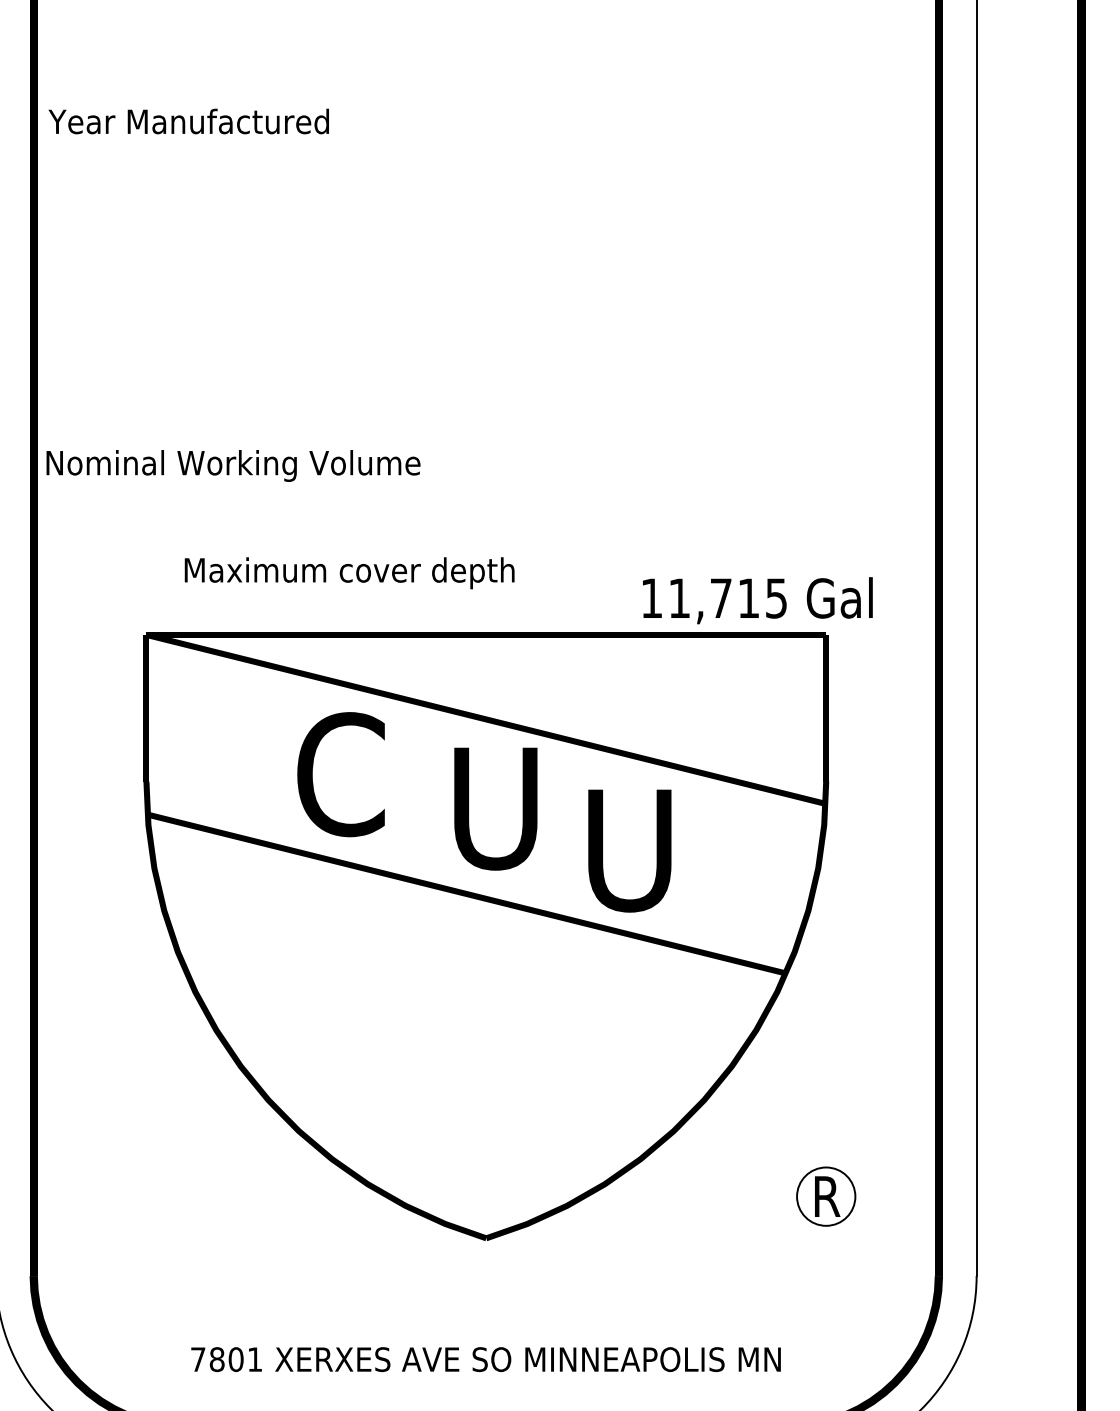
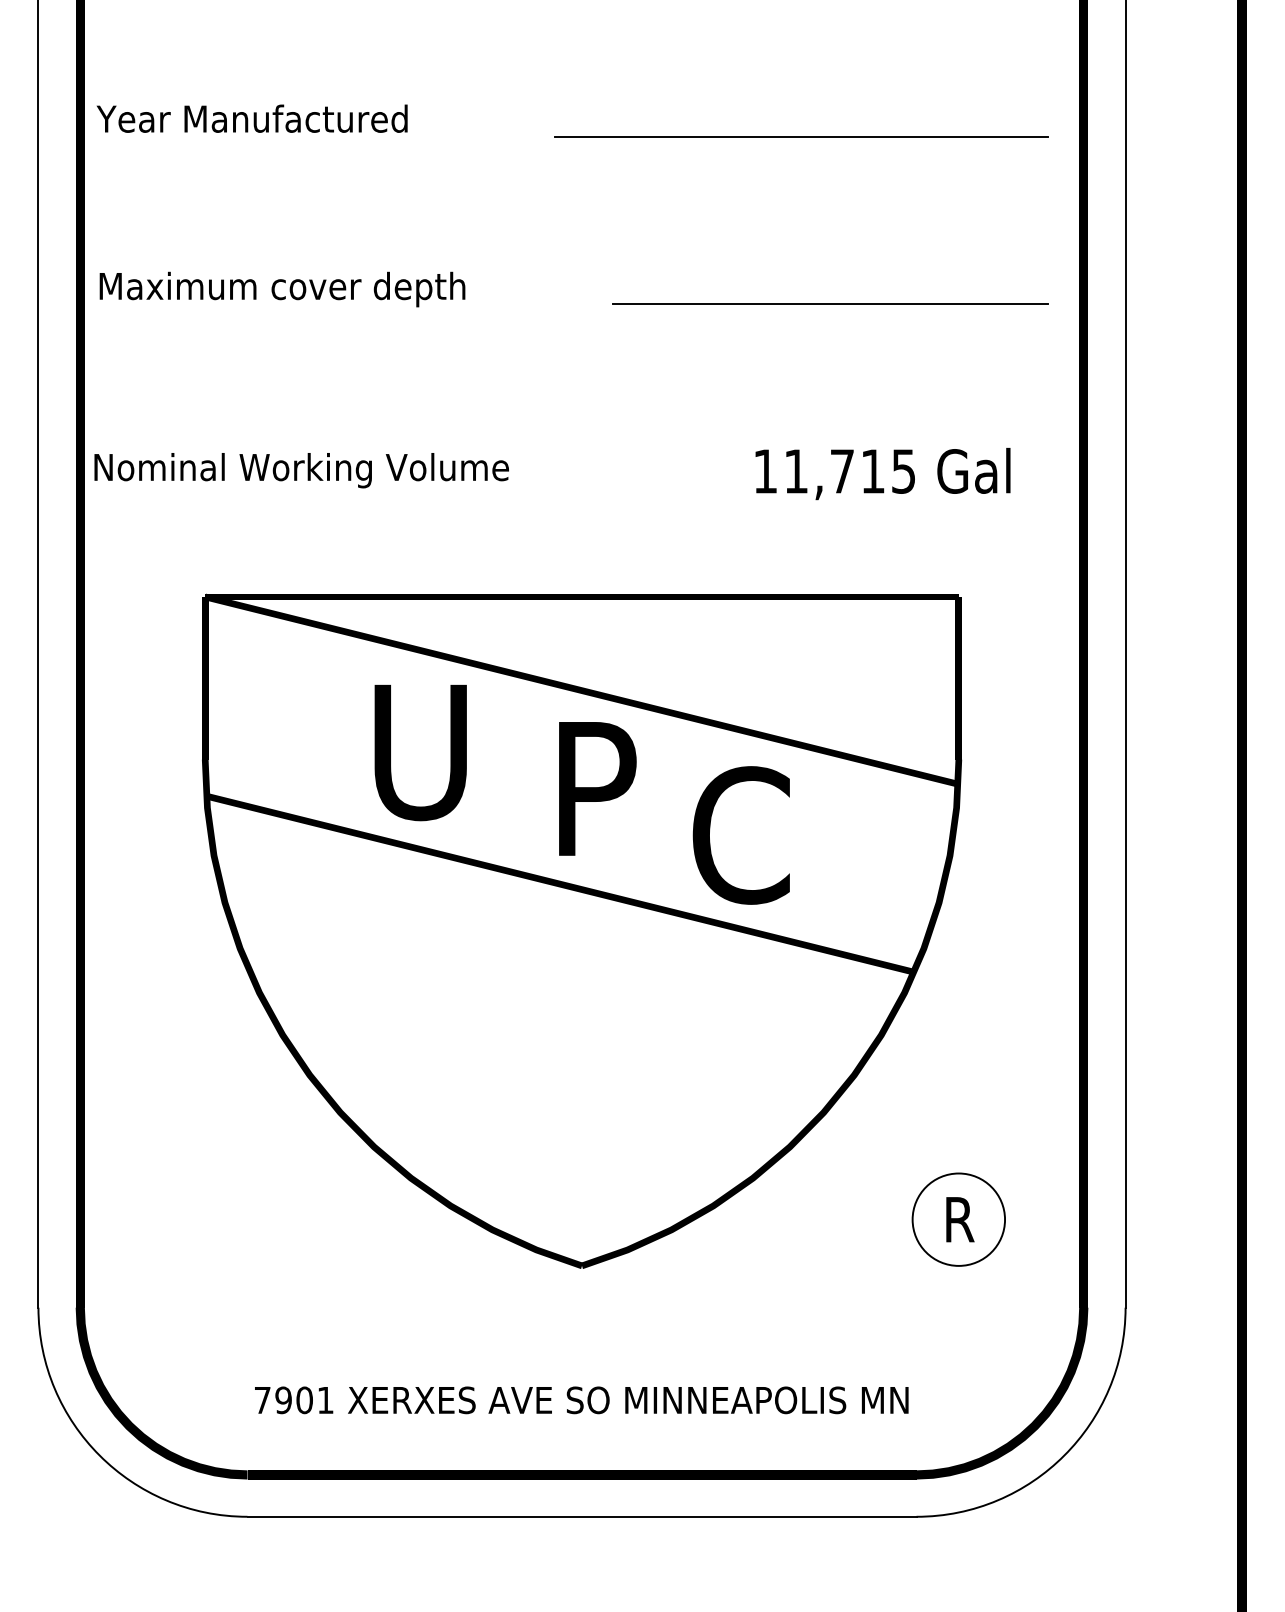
text: (188, 121) -> (251, 118), moved
line: (684, 219) -> (801, 136), added
line: (709, 371) -> (829, 304), added
text: (233, 465) -> (301, 470), moved
text: (349, 573) -> (282, 289), moved
text: (757, 601) -> (882, 474), moved
text: (340, 774) -> (420, 751), C -> U
text: (495, 809) -> (592, 790), U -> P
text: (629, 850) -> (740, 835), U -> C
circle: (825, 1196) -> (958, 1219), size x1.43
text: (217, 1359) -> (283, 1400), 7801 -> 7901

